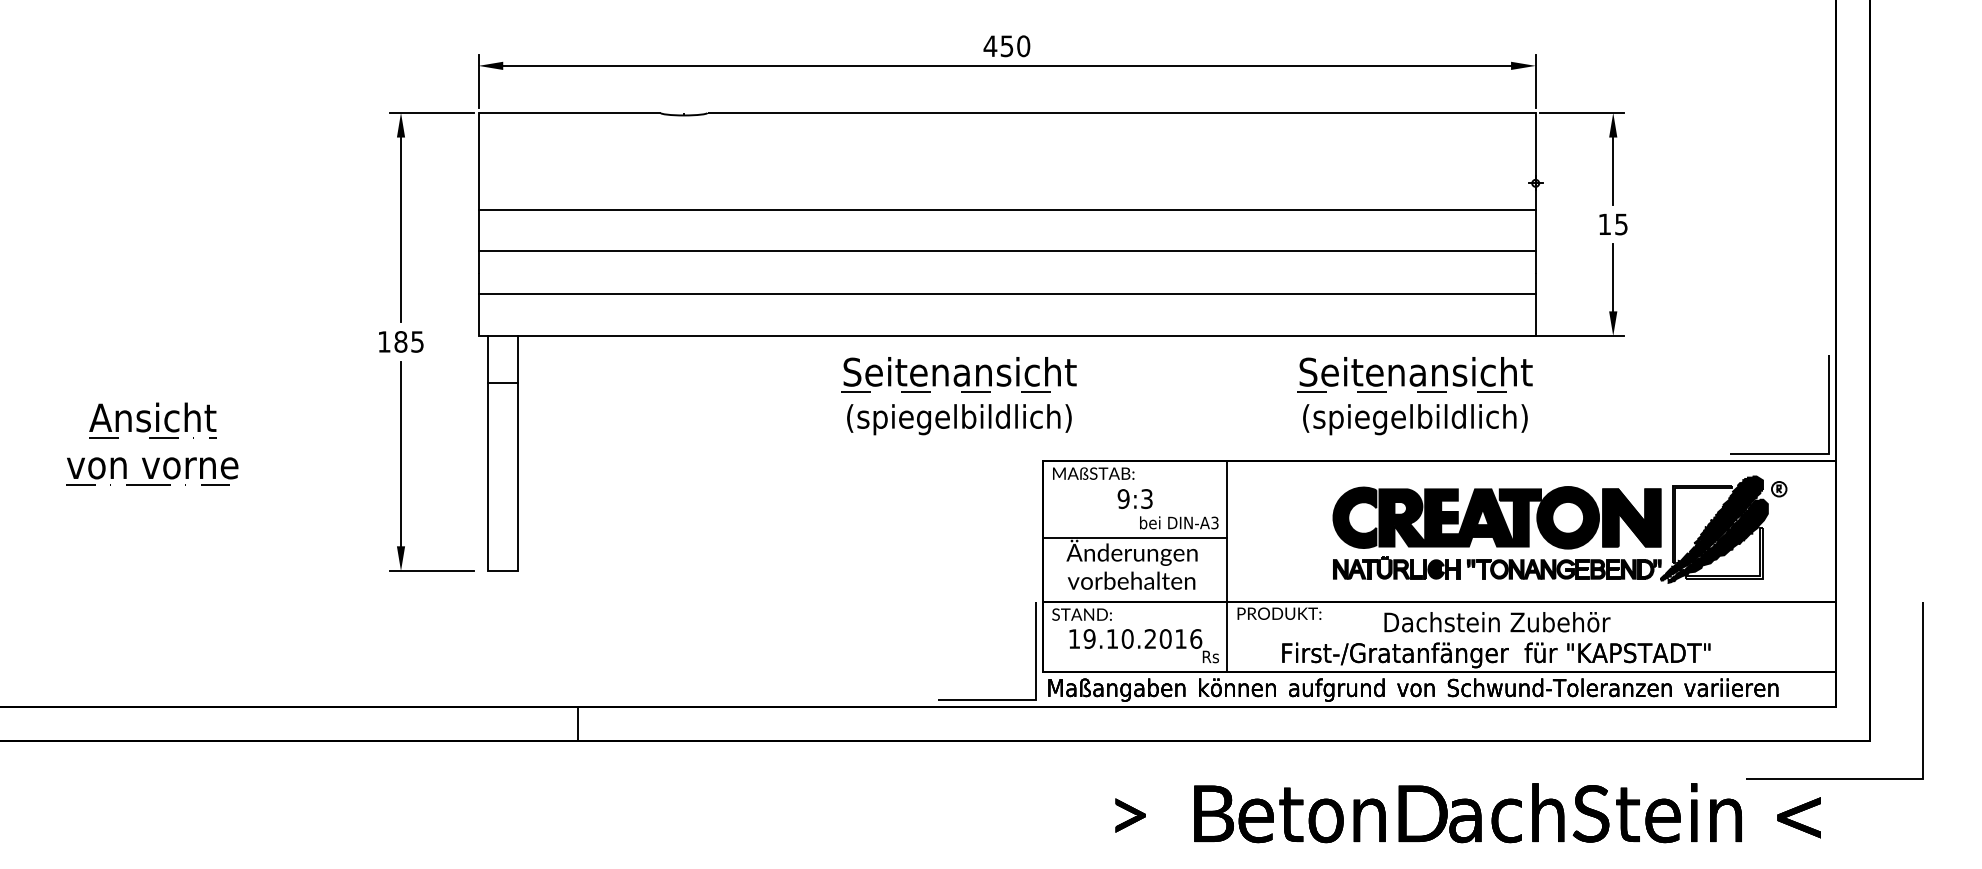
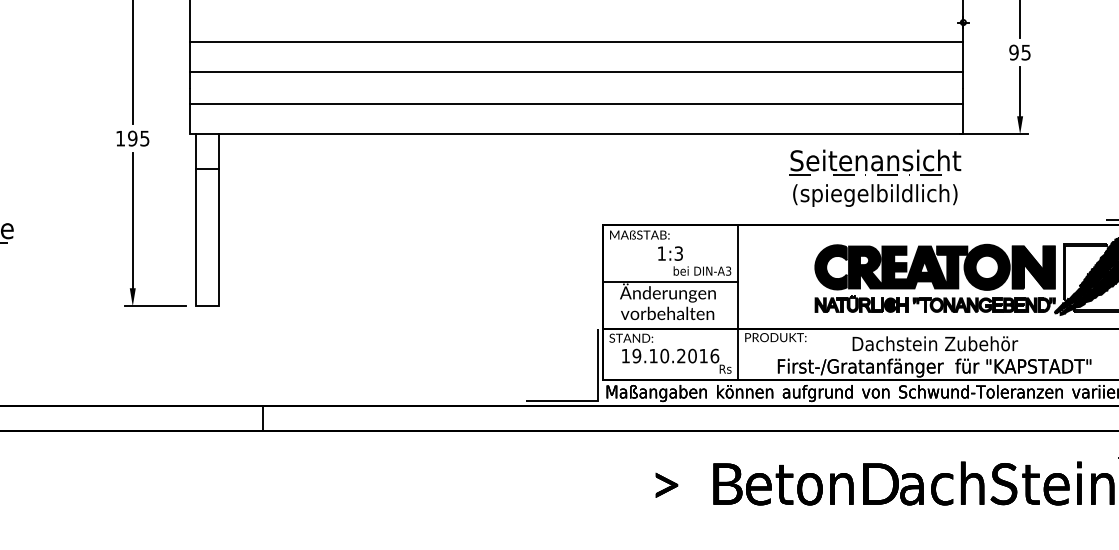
text: (1604, 224) -> (1013, 52), 15 -> 95
text: (400, 341) -> (132, 138), 185 -> 195
part: (958, 396) -> (540, 178), removed
text: (1123, 499) -> (661, 253), 9:3 -> 1:3

